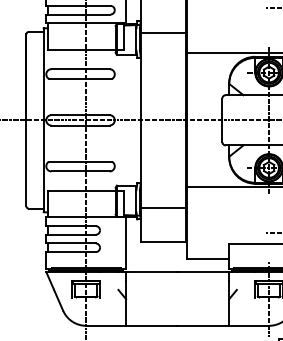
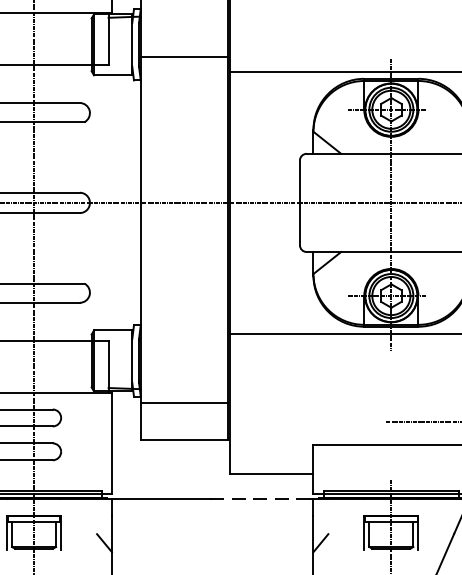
line: (162, 32) -> (183, 56), moved
line: (162, 208) -> (183, 404), moved
line: (202, 272) -> (261, 500), solid -> dashed

